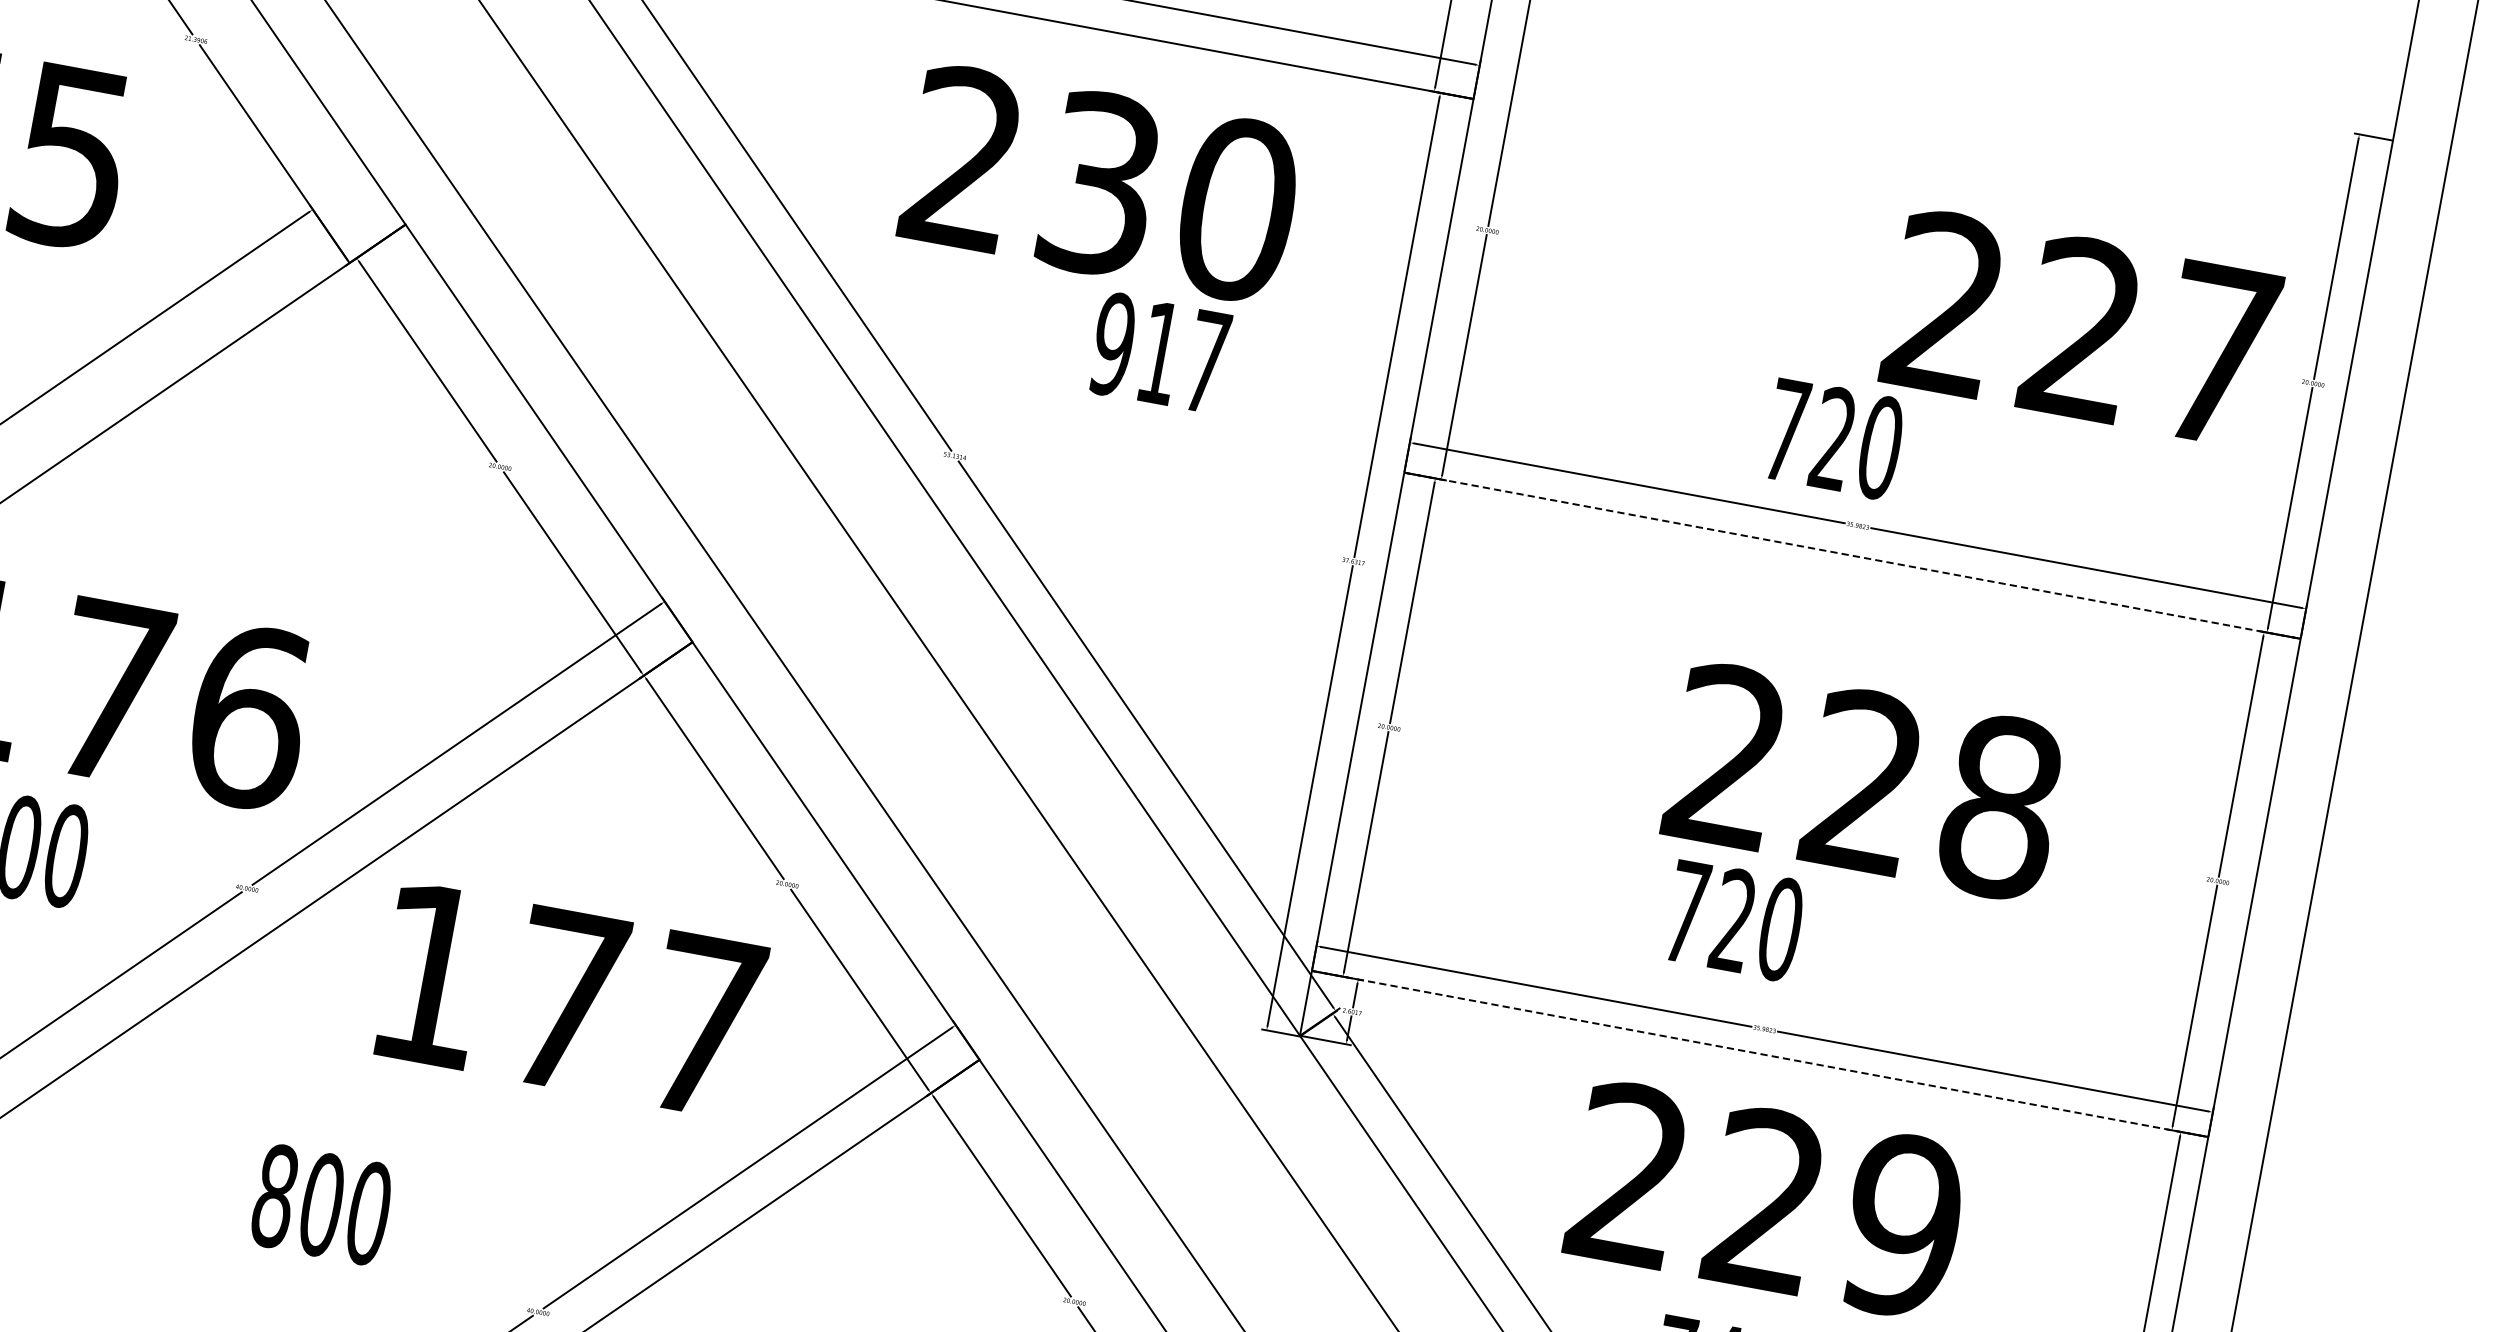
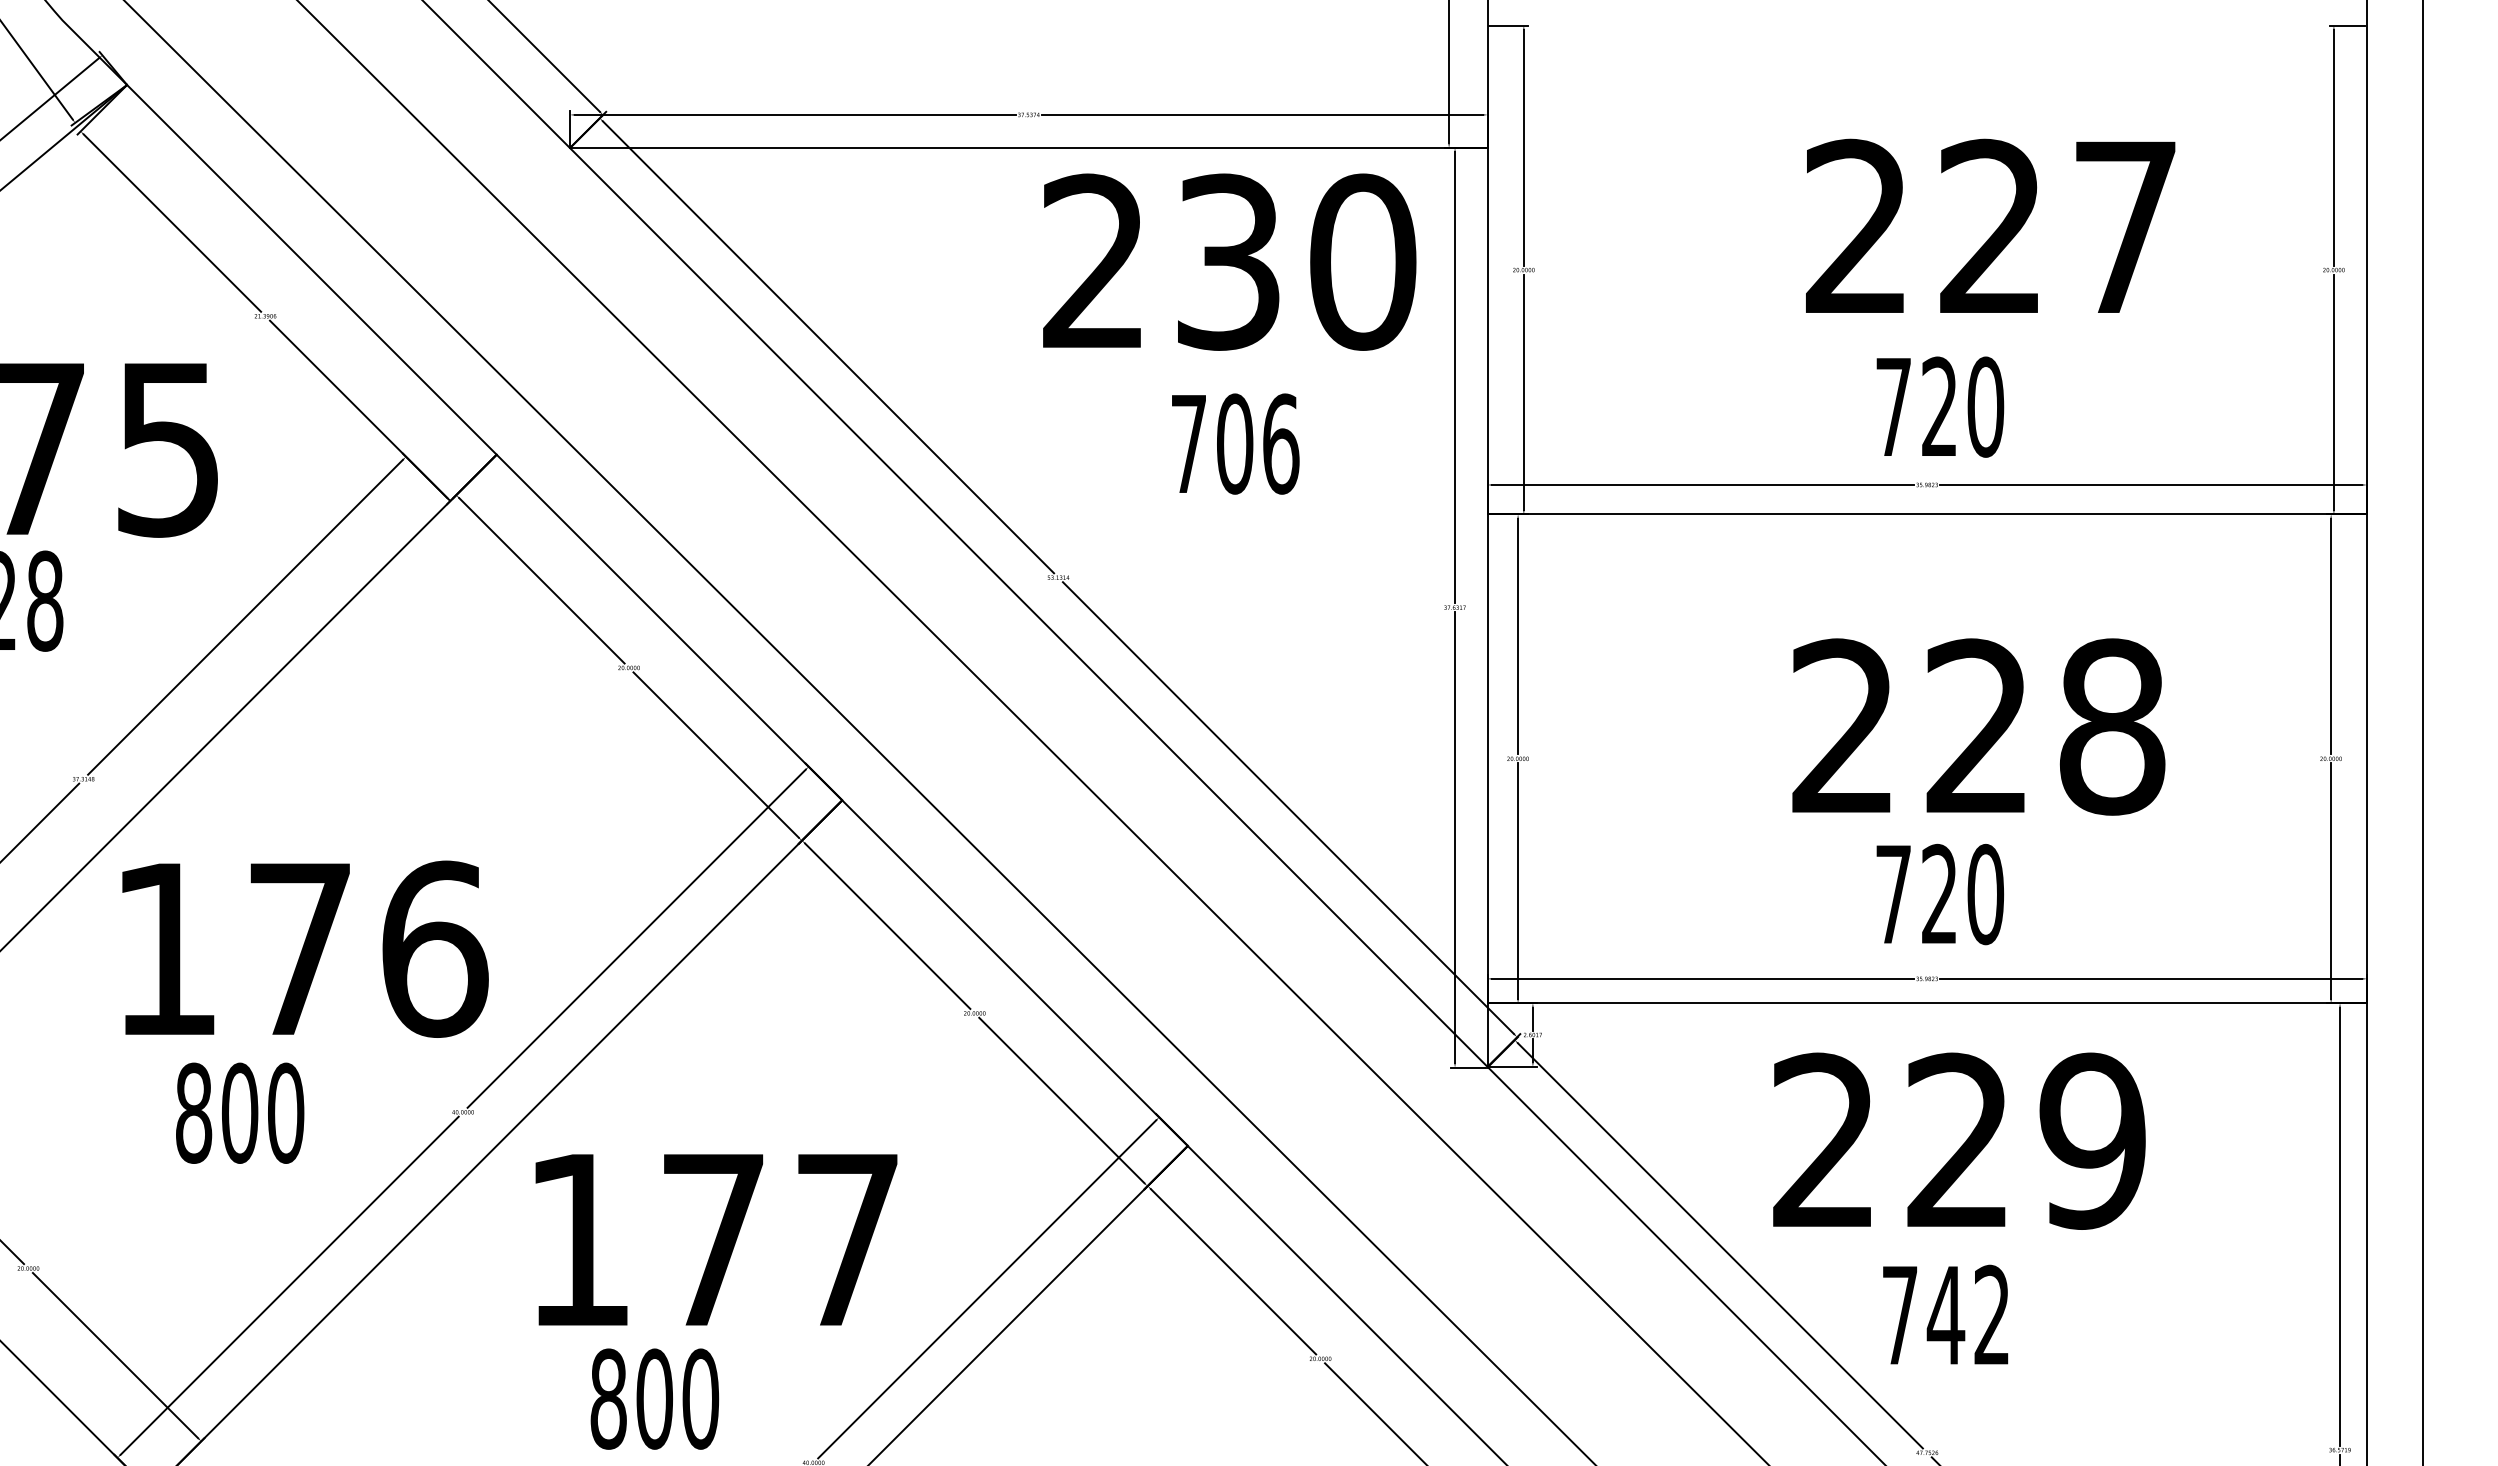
text: (1101, 183) -> (1229, 261), moved
text: (2081, 327) -> (1990, 225), moved
text: (1159, 352) -> (1234, 443), 917 -> 706
text: (1834, 438) -> (1940, 406), moved
line: (1852, 555) -> (1927, 514), dashed -> solid
text: (1734, 920) -> (1940, 894), moved
text: (570, 1000) -> (716, 1239), moved
line: (1760, 1054) -> (1927, 1003), dashed -> solid
text: (321, 1204) -> (654, 1398), moved

